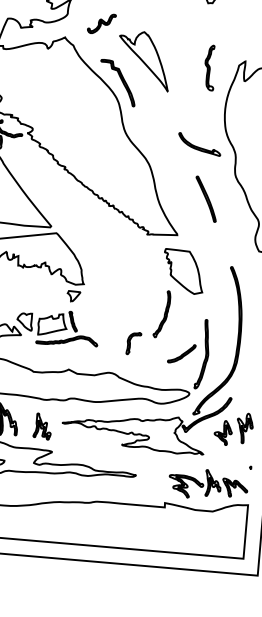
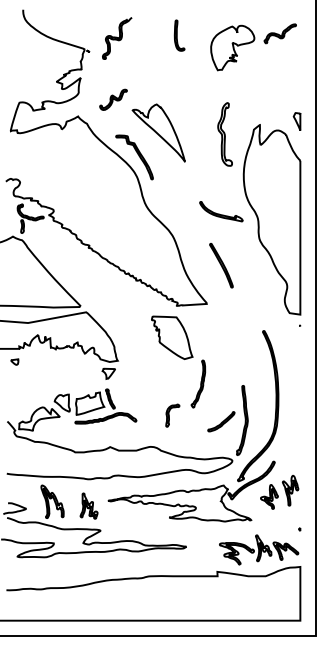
part: (209, 67) -> (224, 134), size x1.4
part: (206, 199) -> (221, 265), moved
part: (183, 271) -> (172, 337), moved

